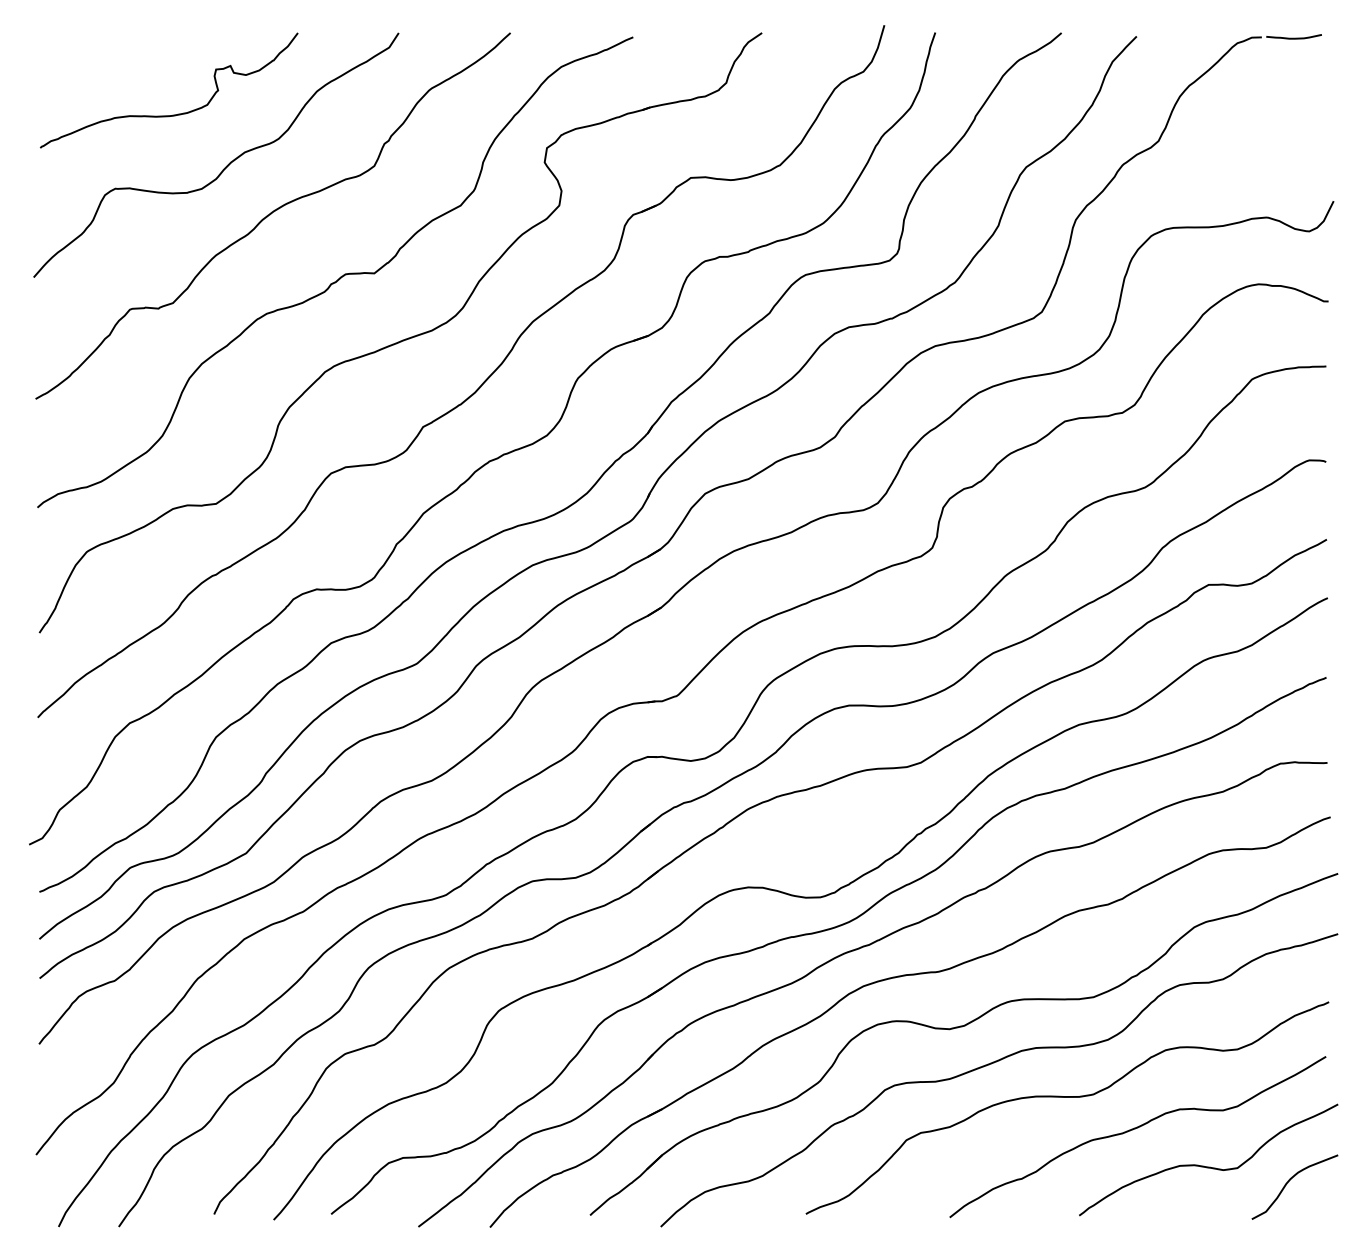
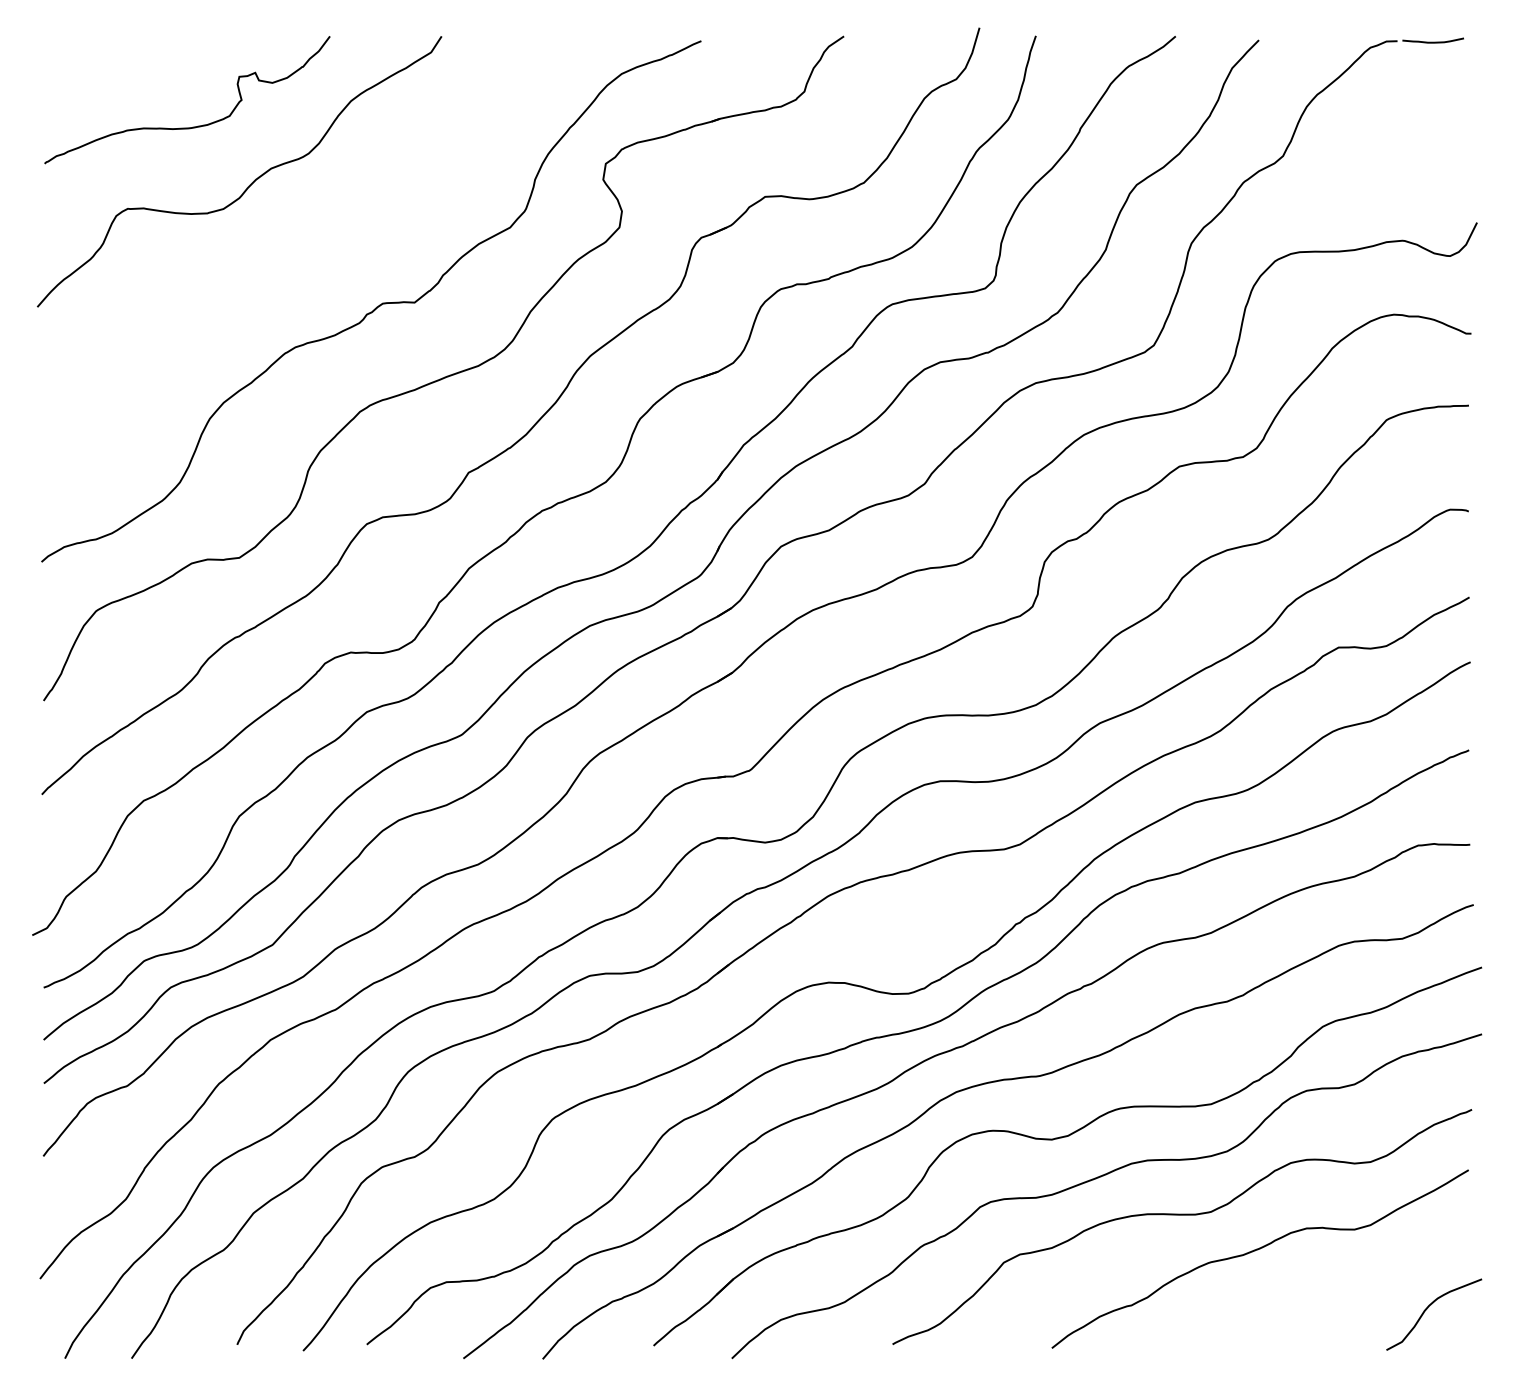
curve: (271, 214) -> (300, 237), removed
curve: (1208, 1166) -> (1338, 1291), removed

